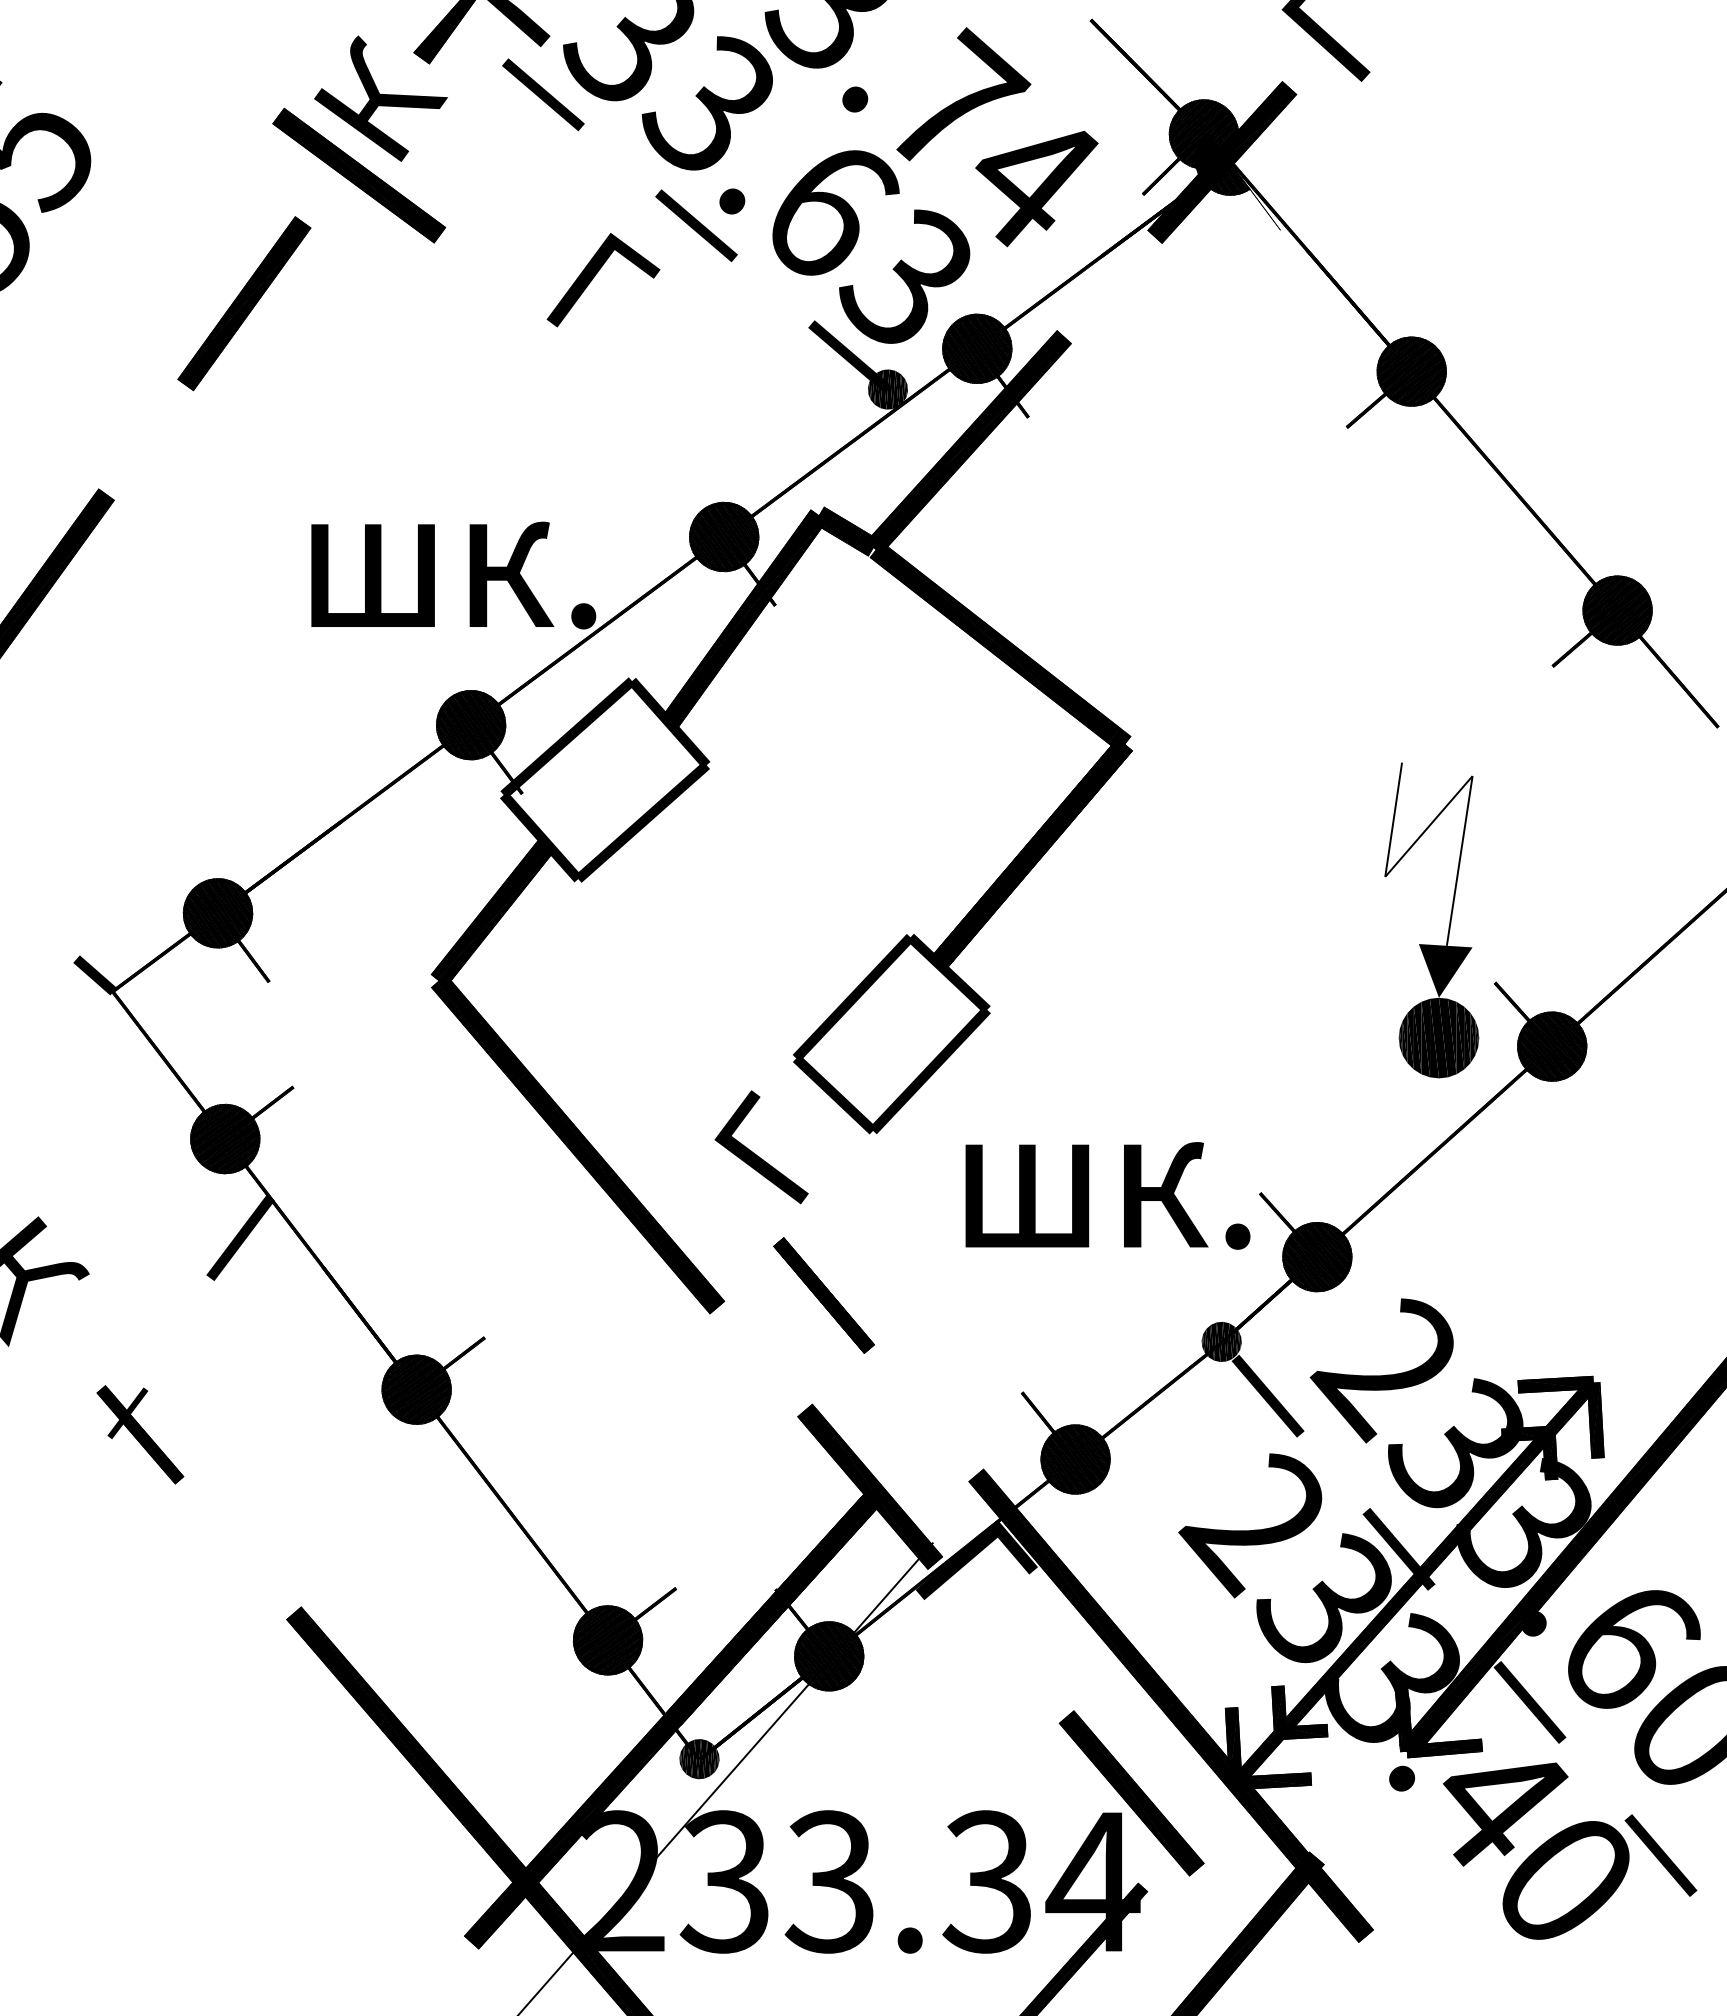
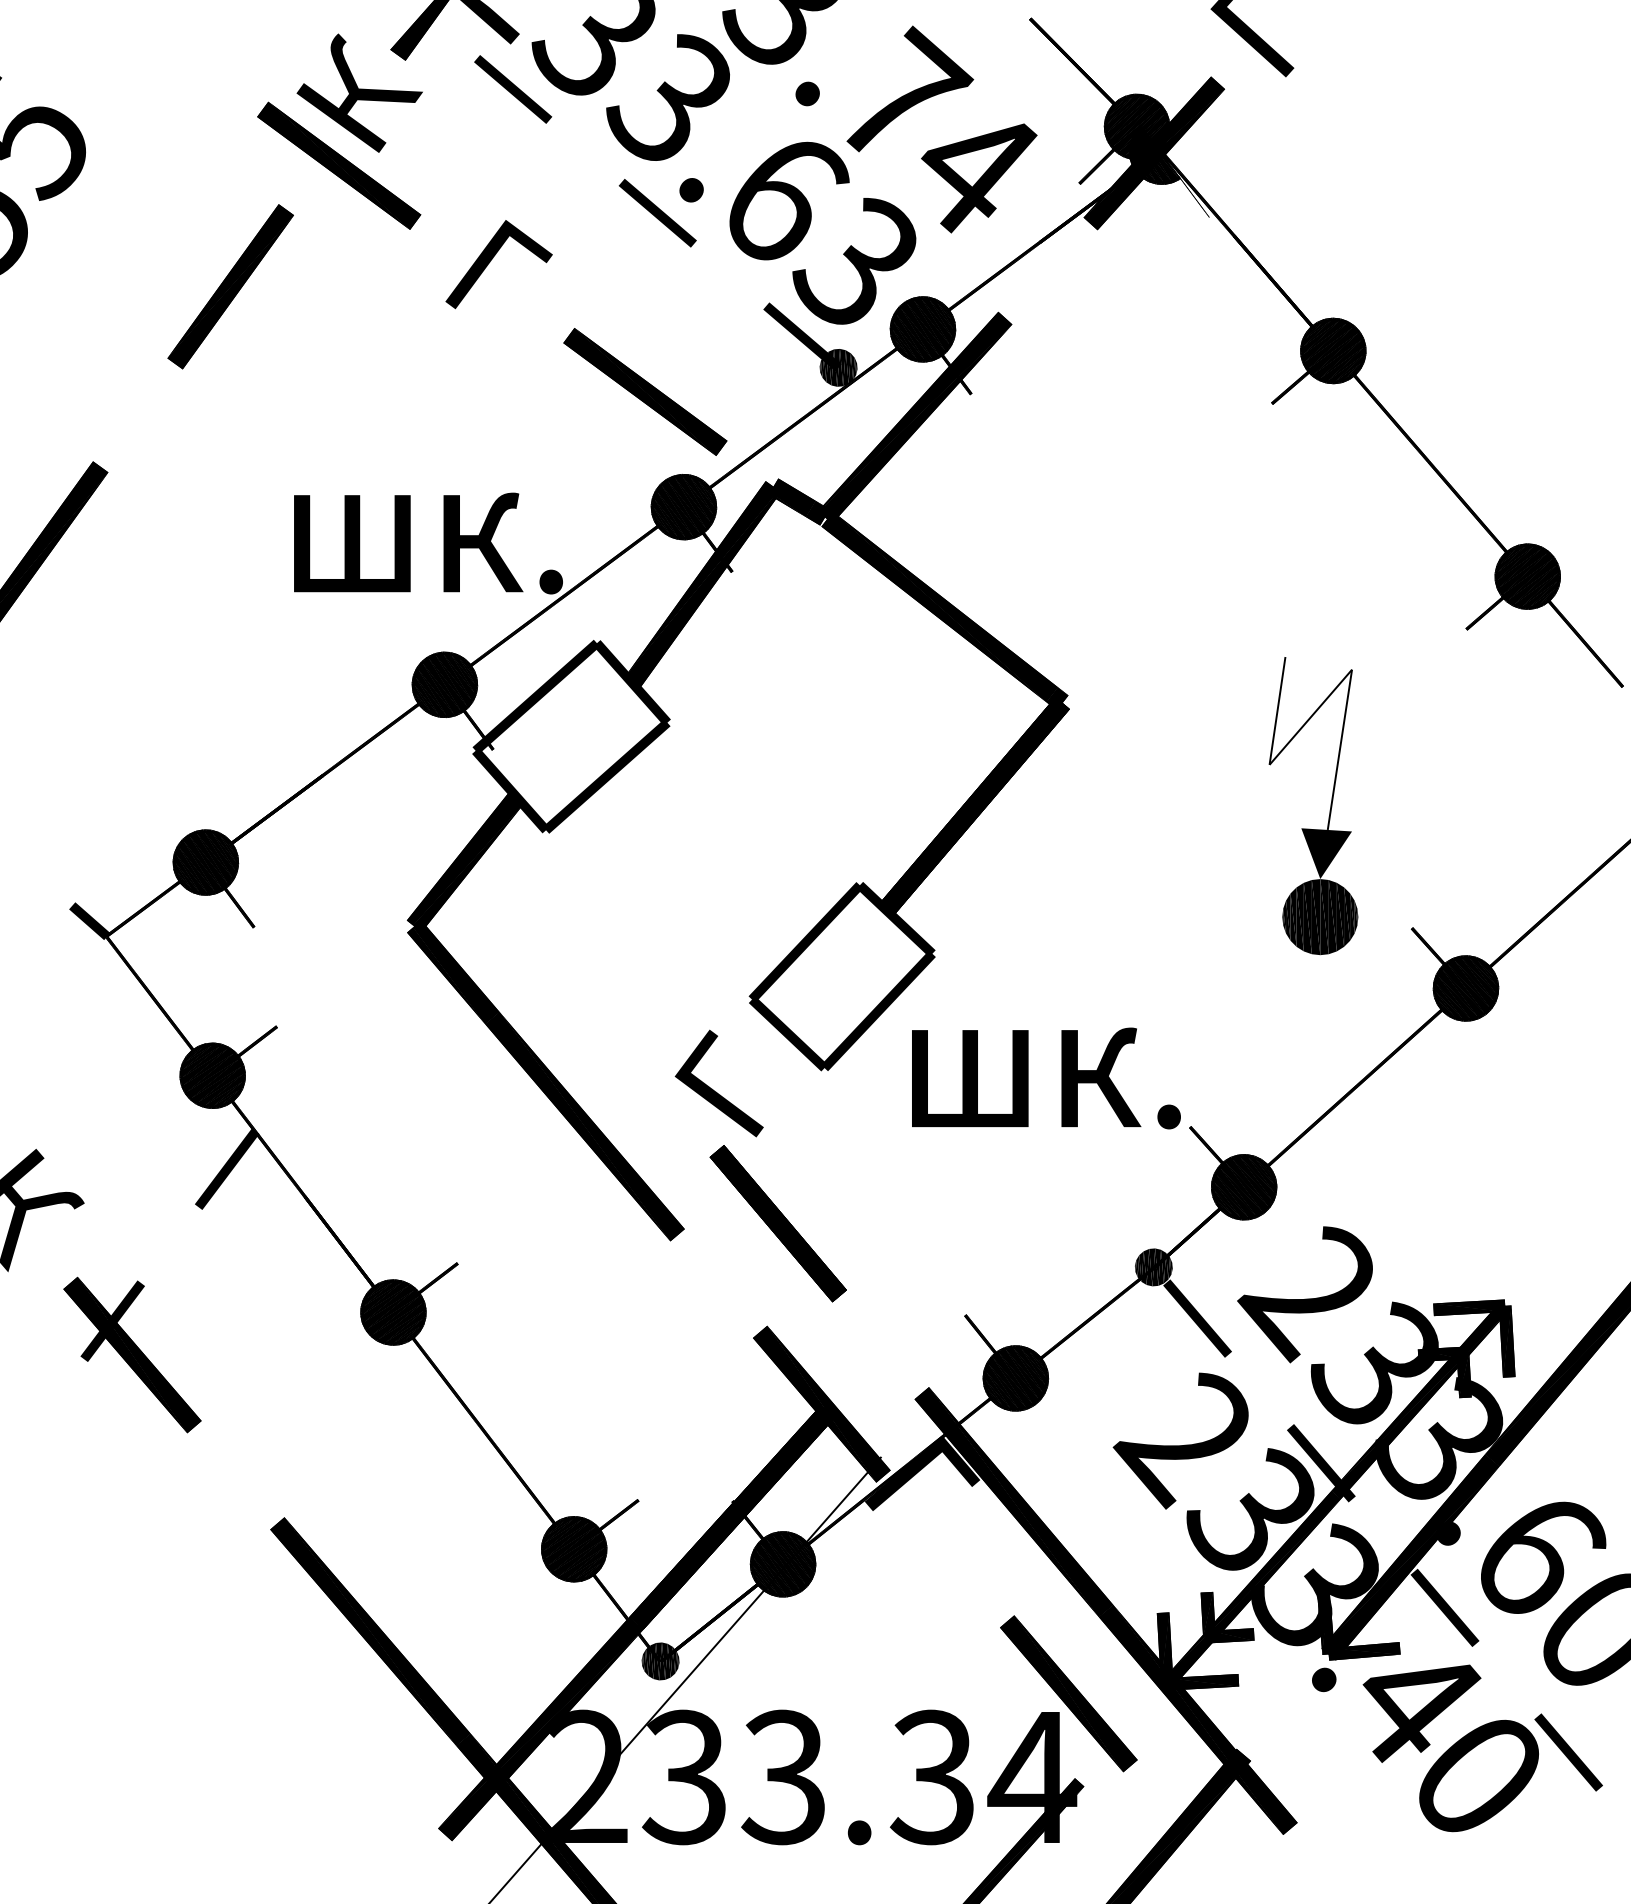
text: (603, 280) -> (499, 264), moved
part: (683, 414) -> (645, 391), added
part: (1449, 920) -> (1330, 806), moved
text: (1107, 1195) -> (1045, 1078), moved
part: (823, 1295) -> (777, 1223), size x1.43
part: (140, 1434) -> (132, 1354), size x1.67

